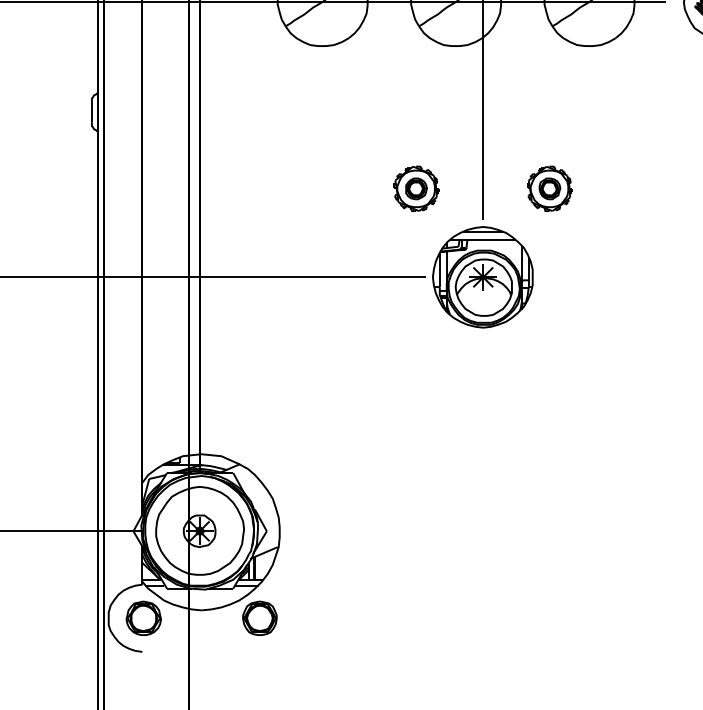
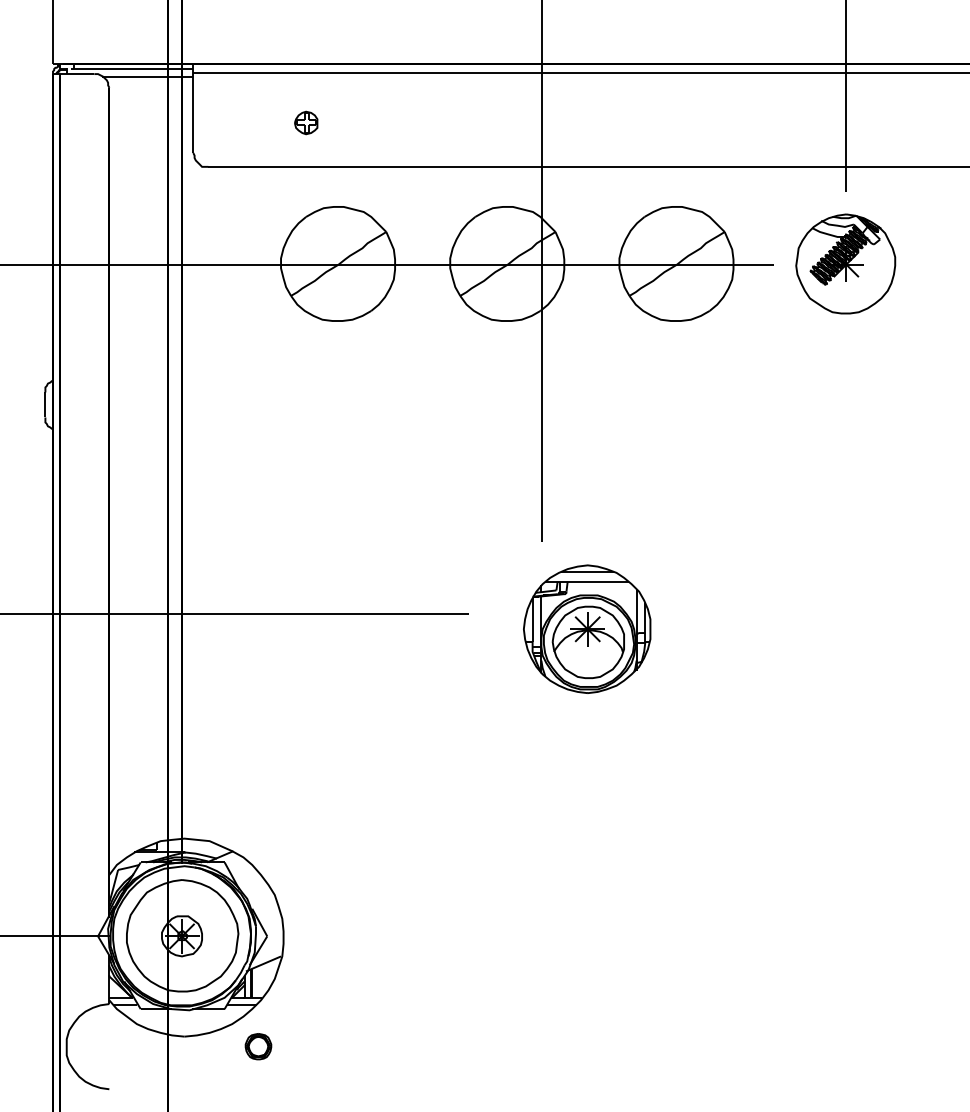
part: (416, 189) -> (456, 502), removed
part: (550, 189) -> (626, 502), removed
part: (483, 276) -> (587, 628), moved
part: (143, 618) -> (110, 1046), removed
part: (259, 618) -> (258, 1046), size x0.6

